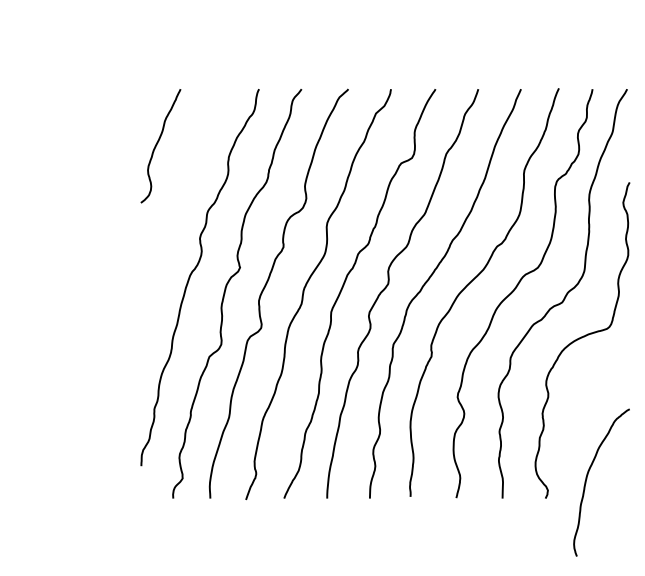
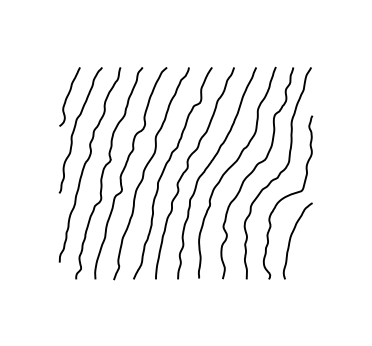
curve: (171, 207) -> (75, 128), added
curve: (589, 477) -> (291, 238), moved

